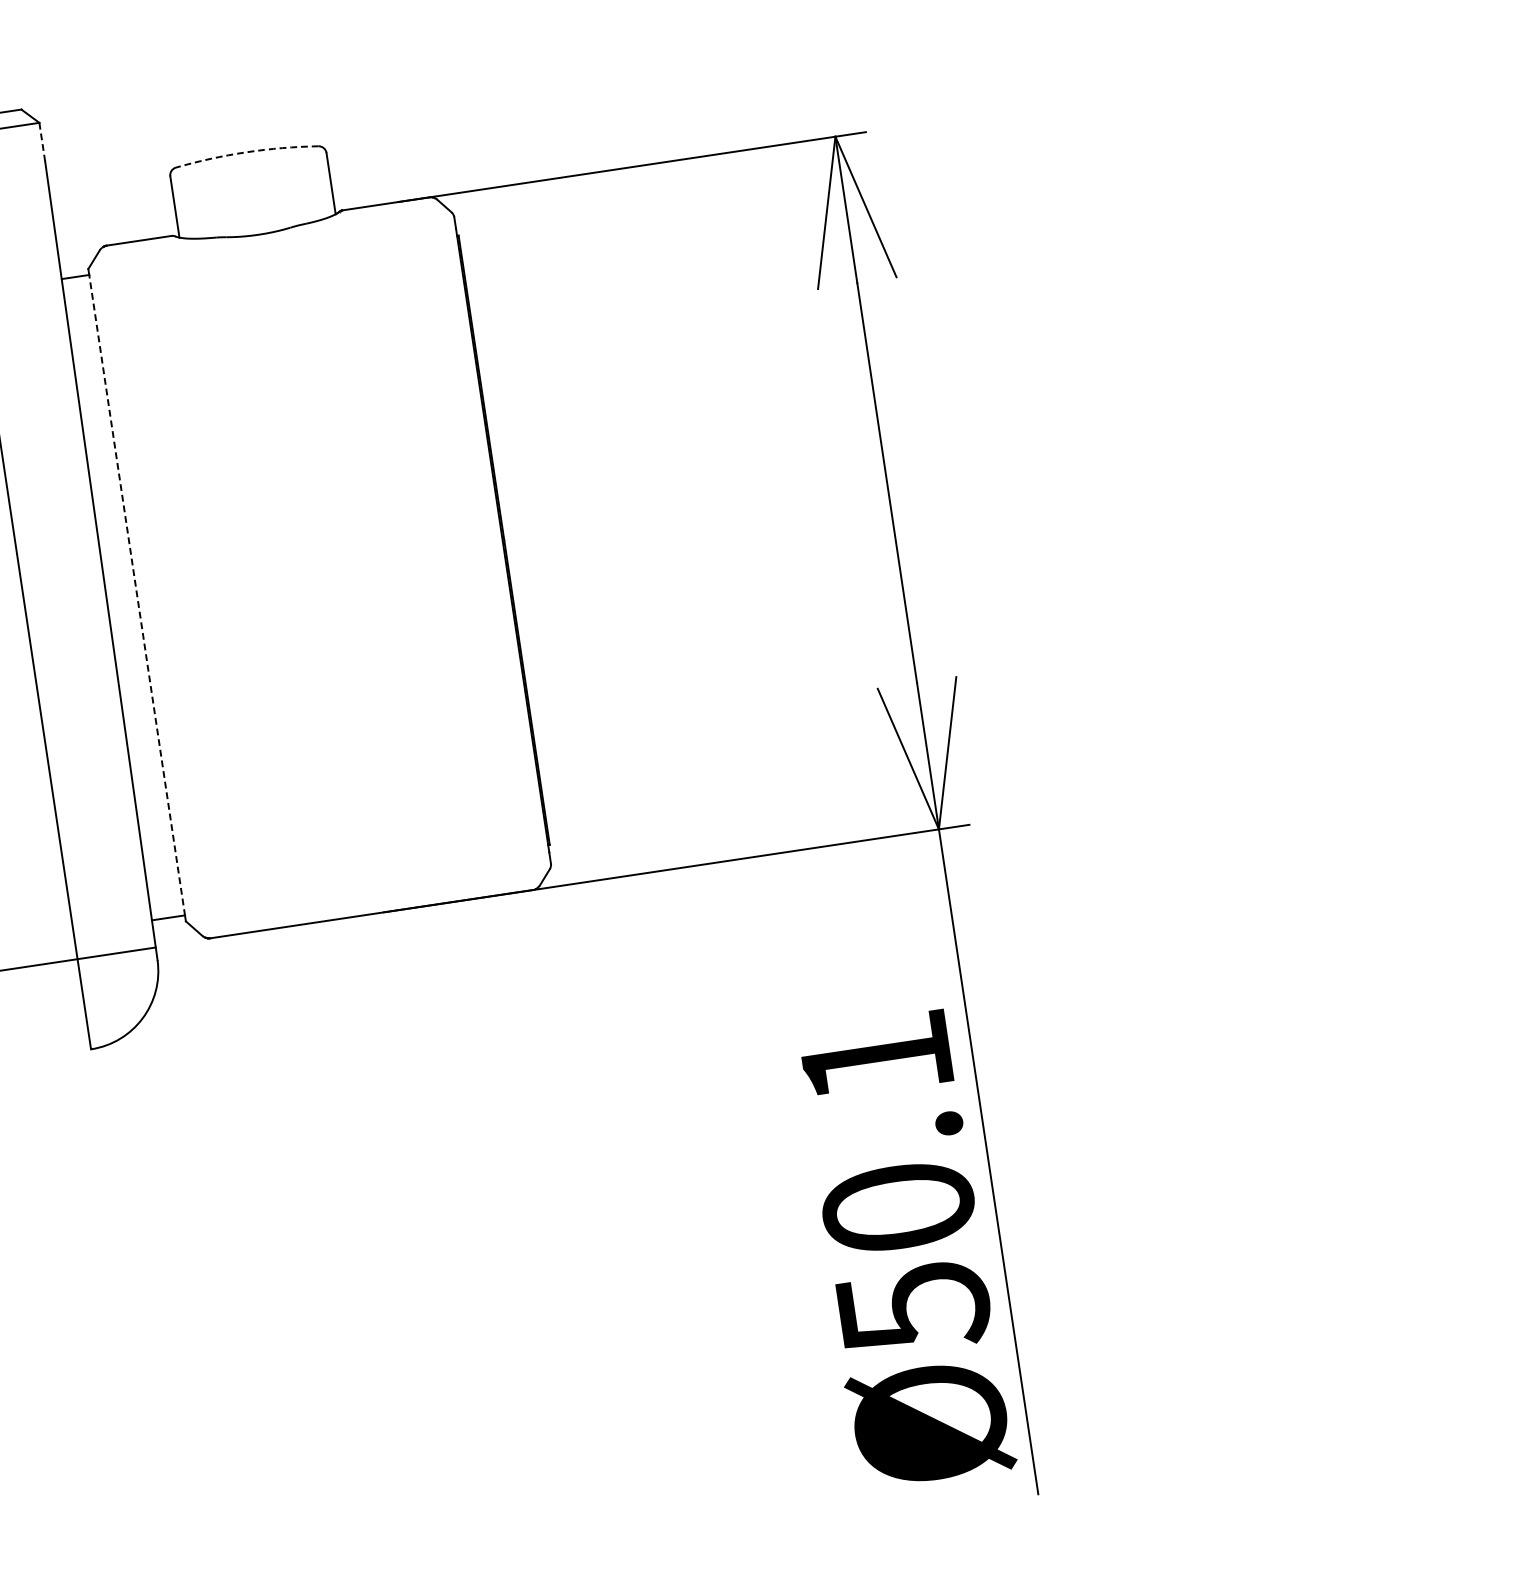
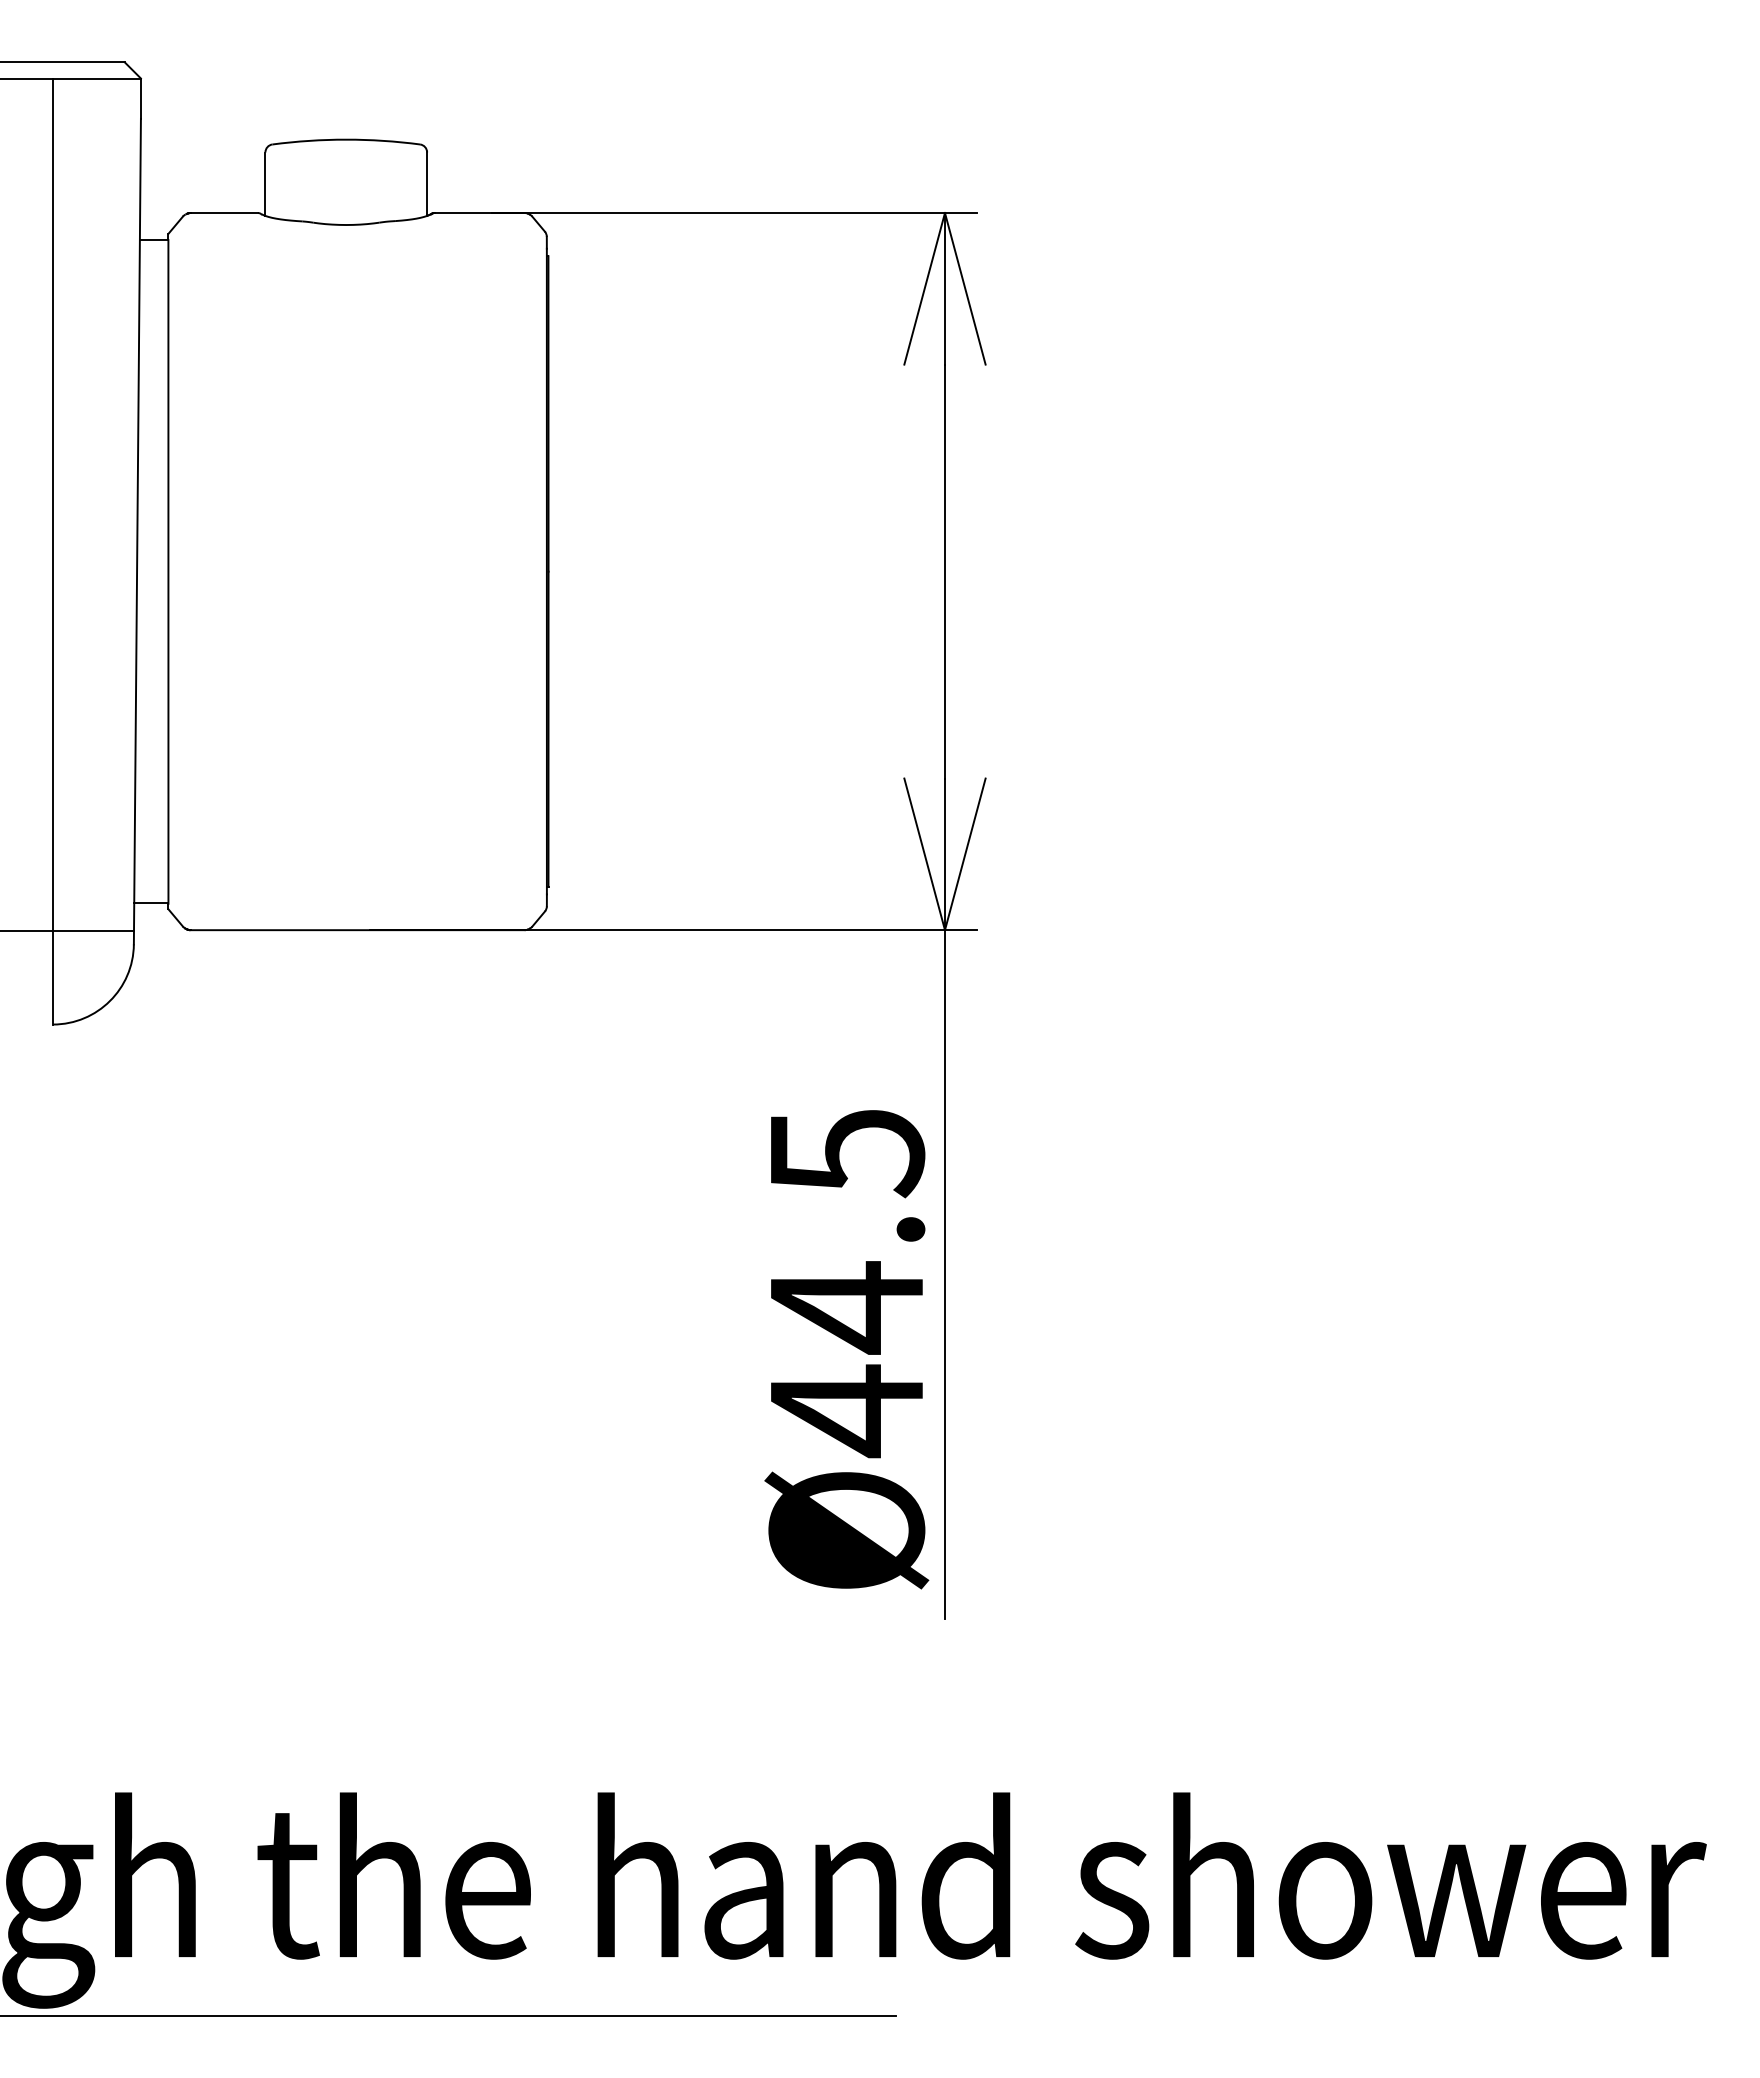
line: (42, 143) -> (140, 99), dashed -> solid
arc: (246, 152) -> (346, 139), dashed -> solid
line: (137, 595) -> (168, 571), dashed -> solid
text: (894, 1185) -> (846, 1284), Ø50.1 -> Ø44.5

